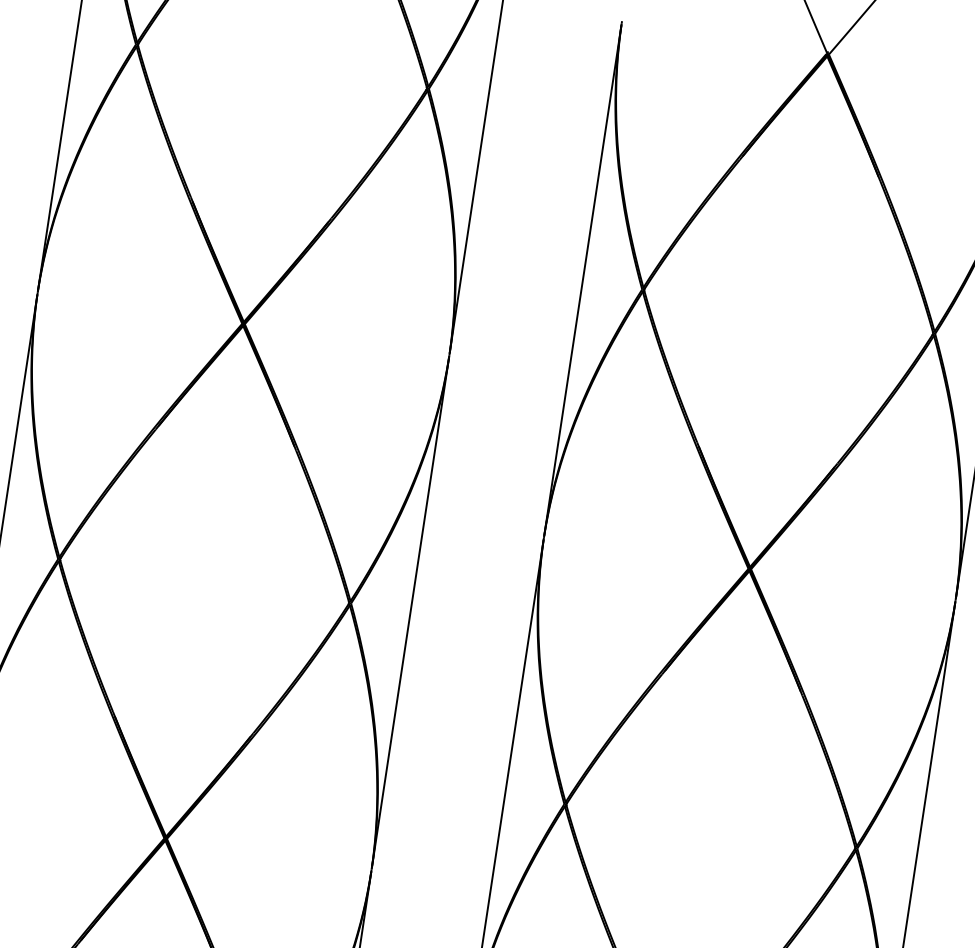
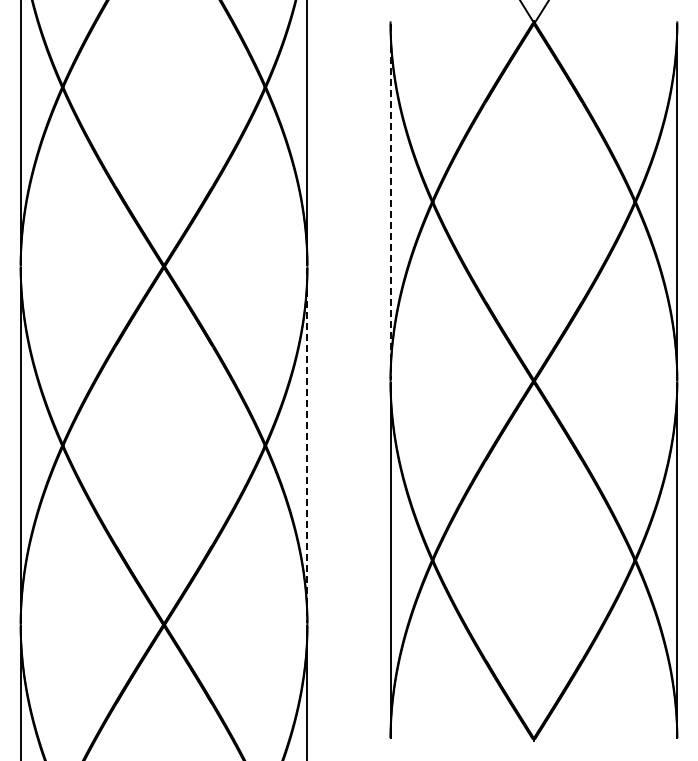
line: (582, 281) -> (390, 202), solid -> dashed
line: (410, 612) -> (307, 445), solid -> dashed

